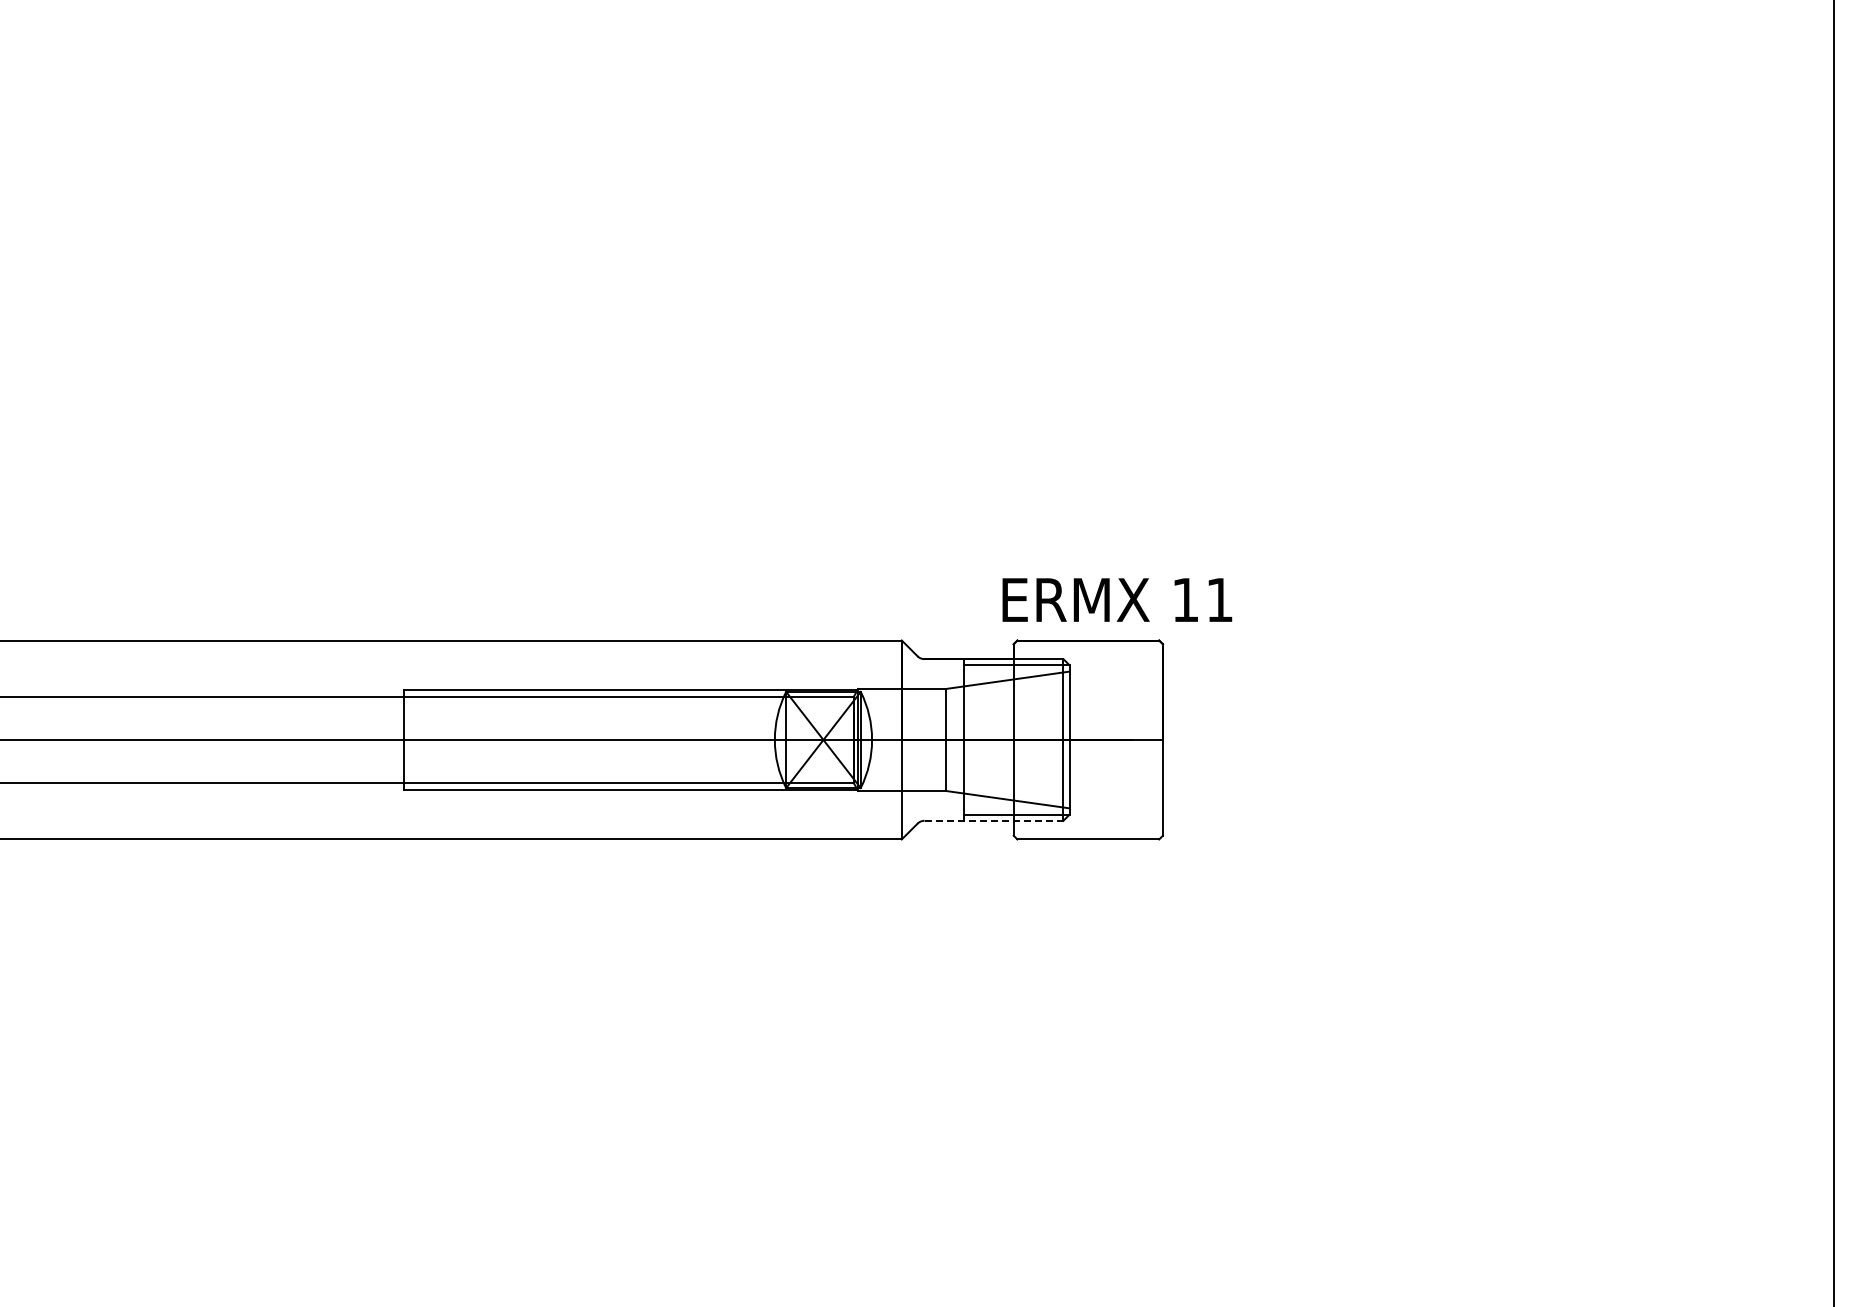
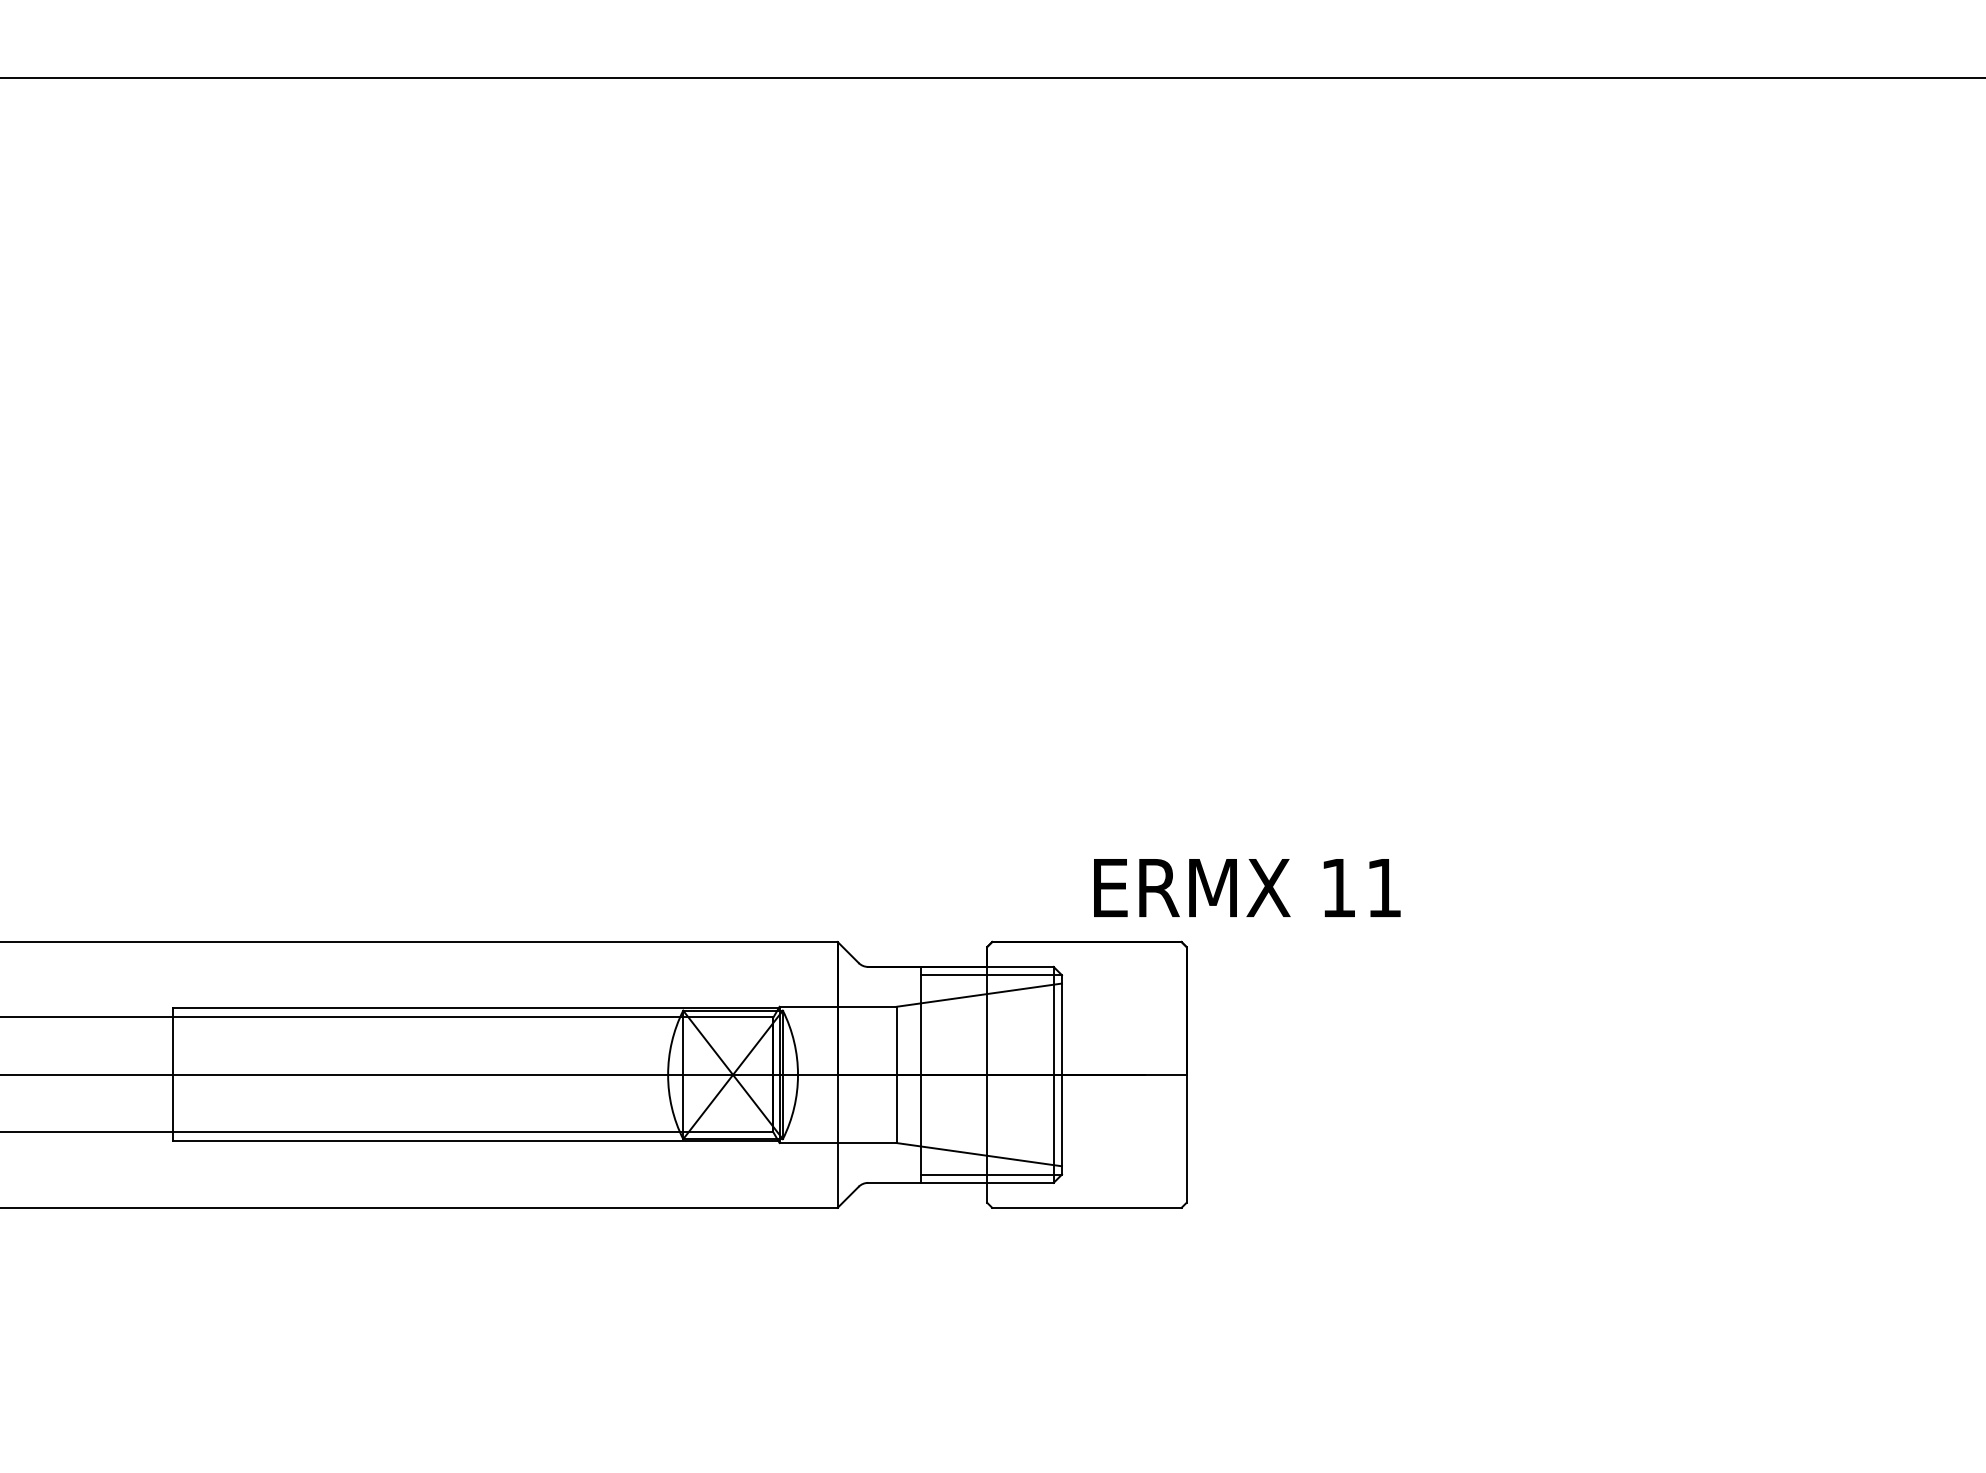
text: (1117, 599) -> (1247, 887), moved
line: (994, 820) -> (961, 1182), dashed -> solid

